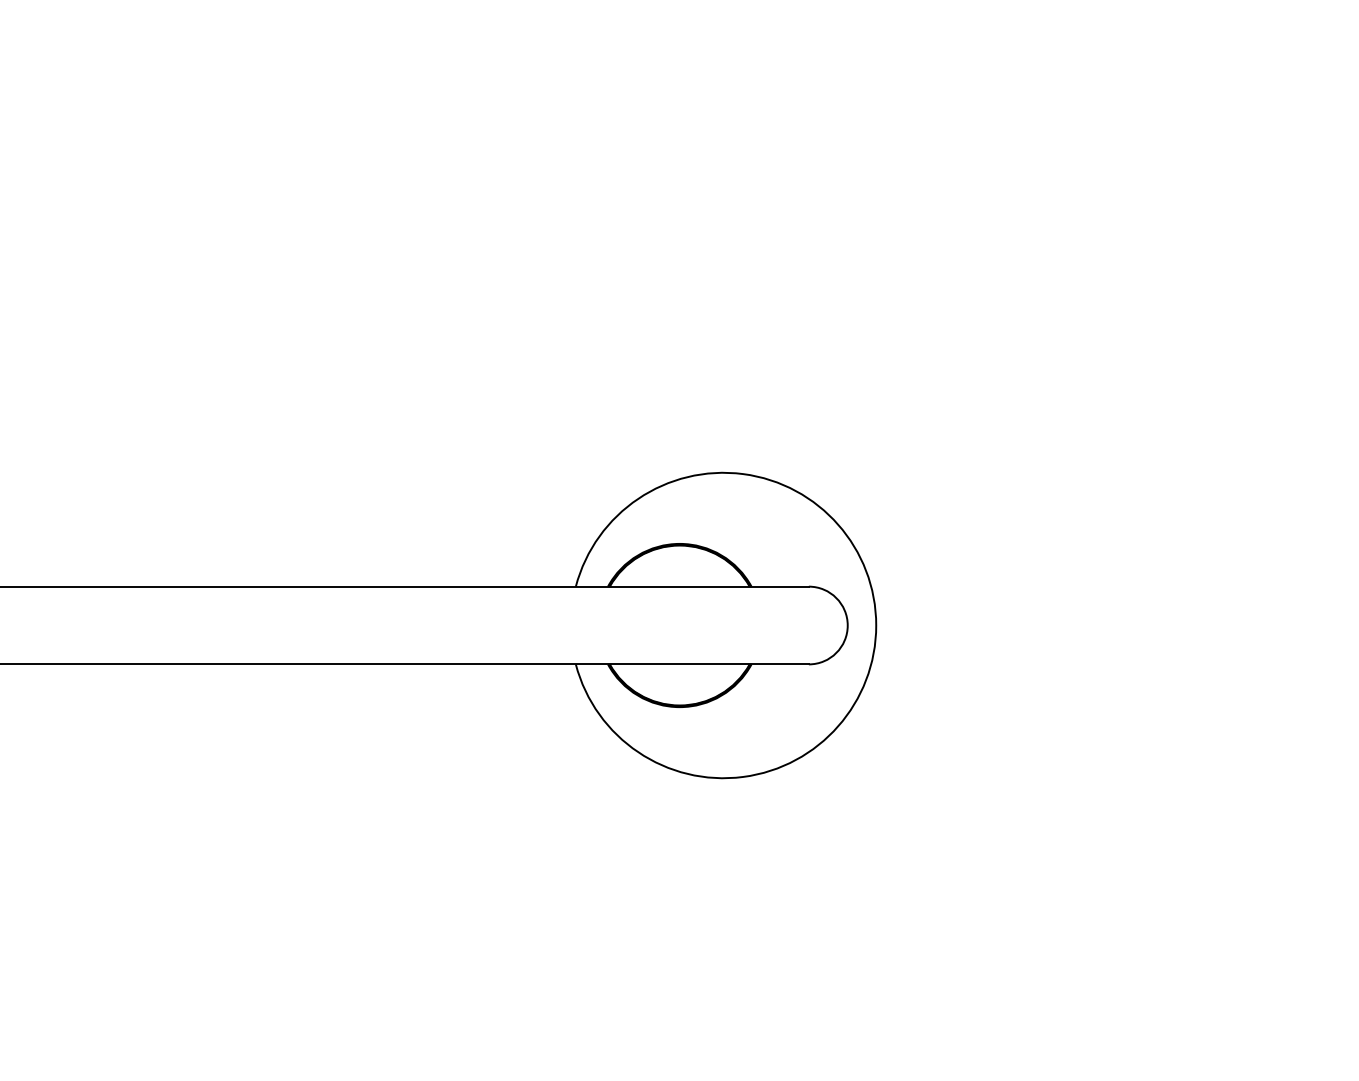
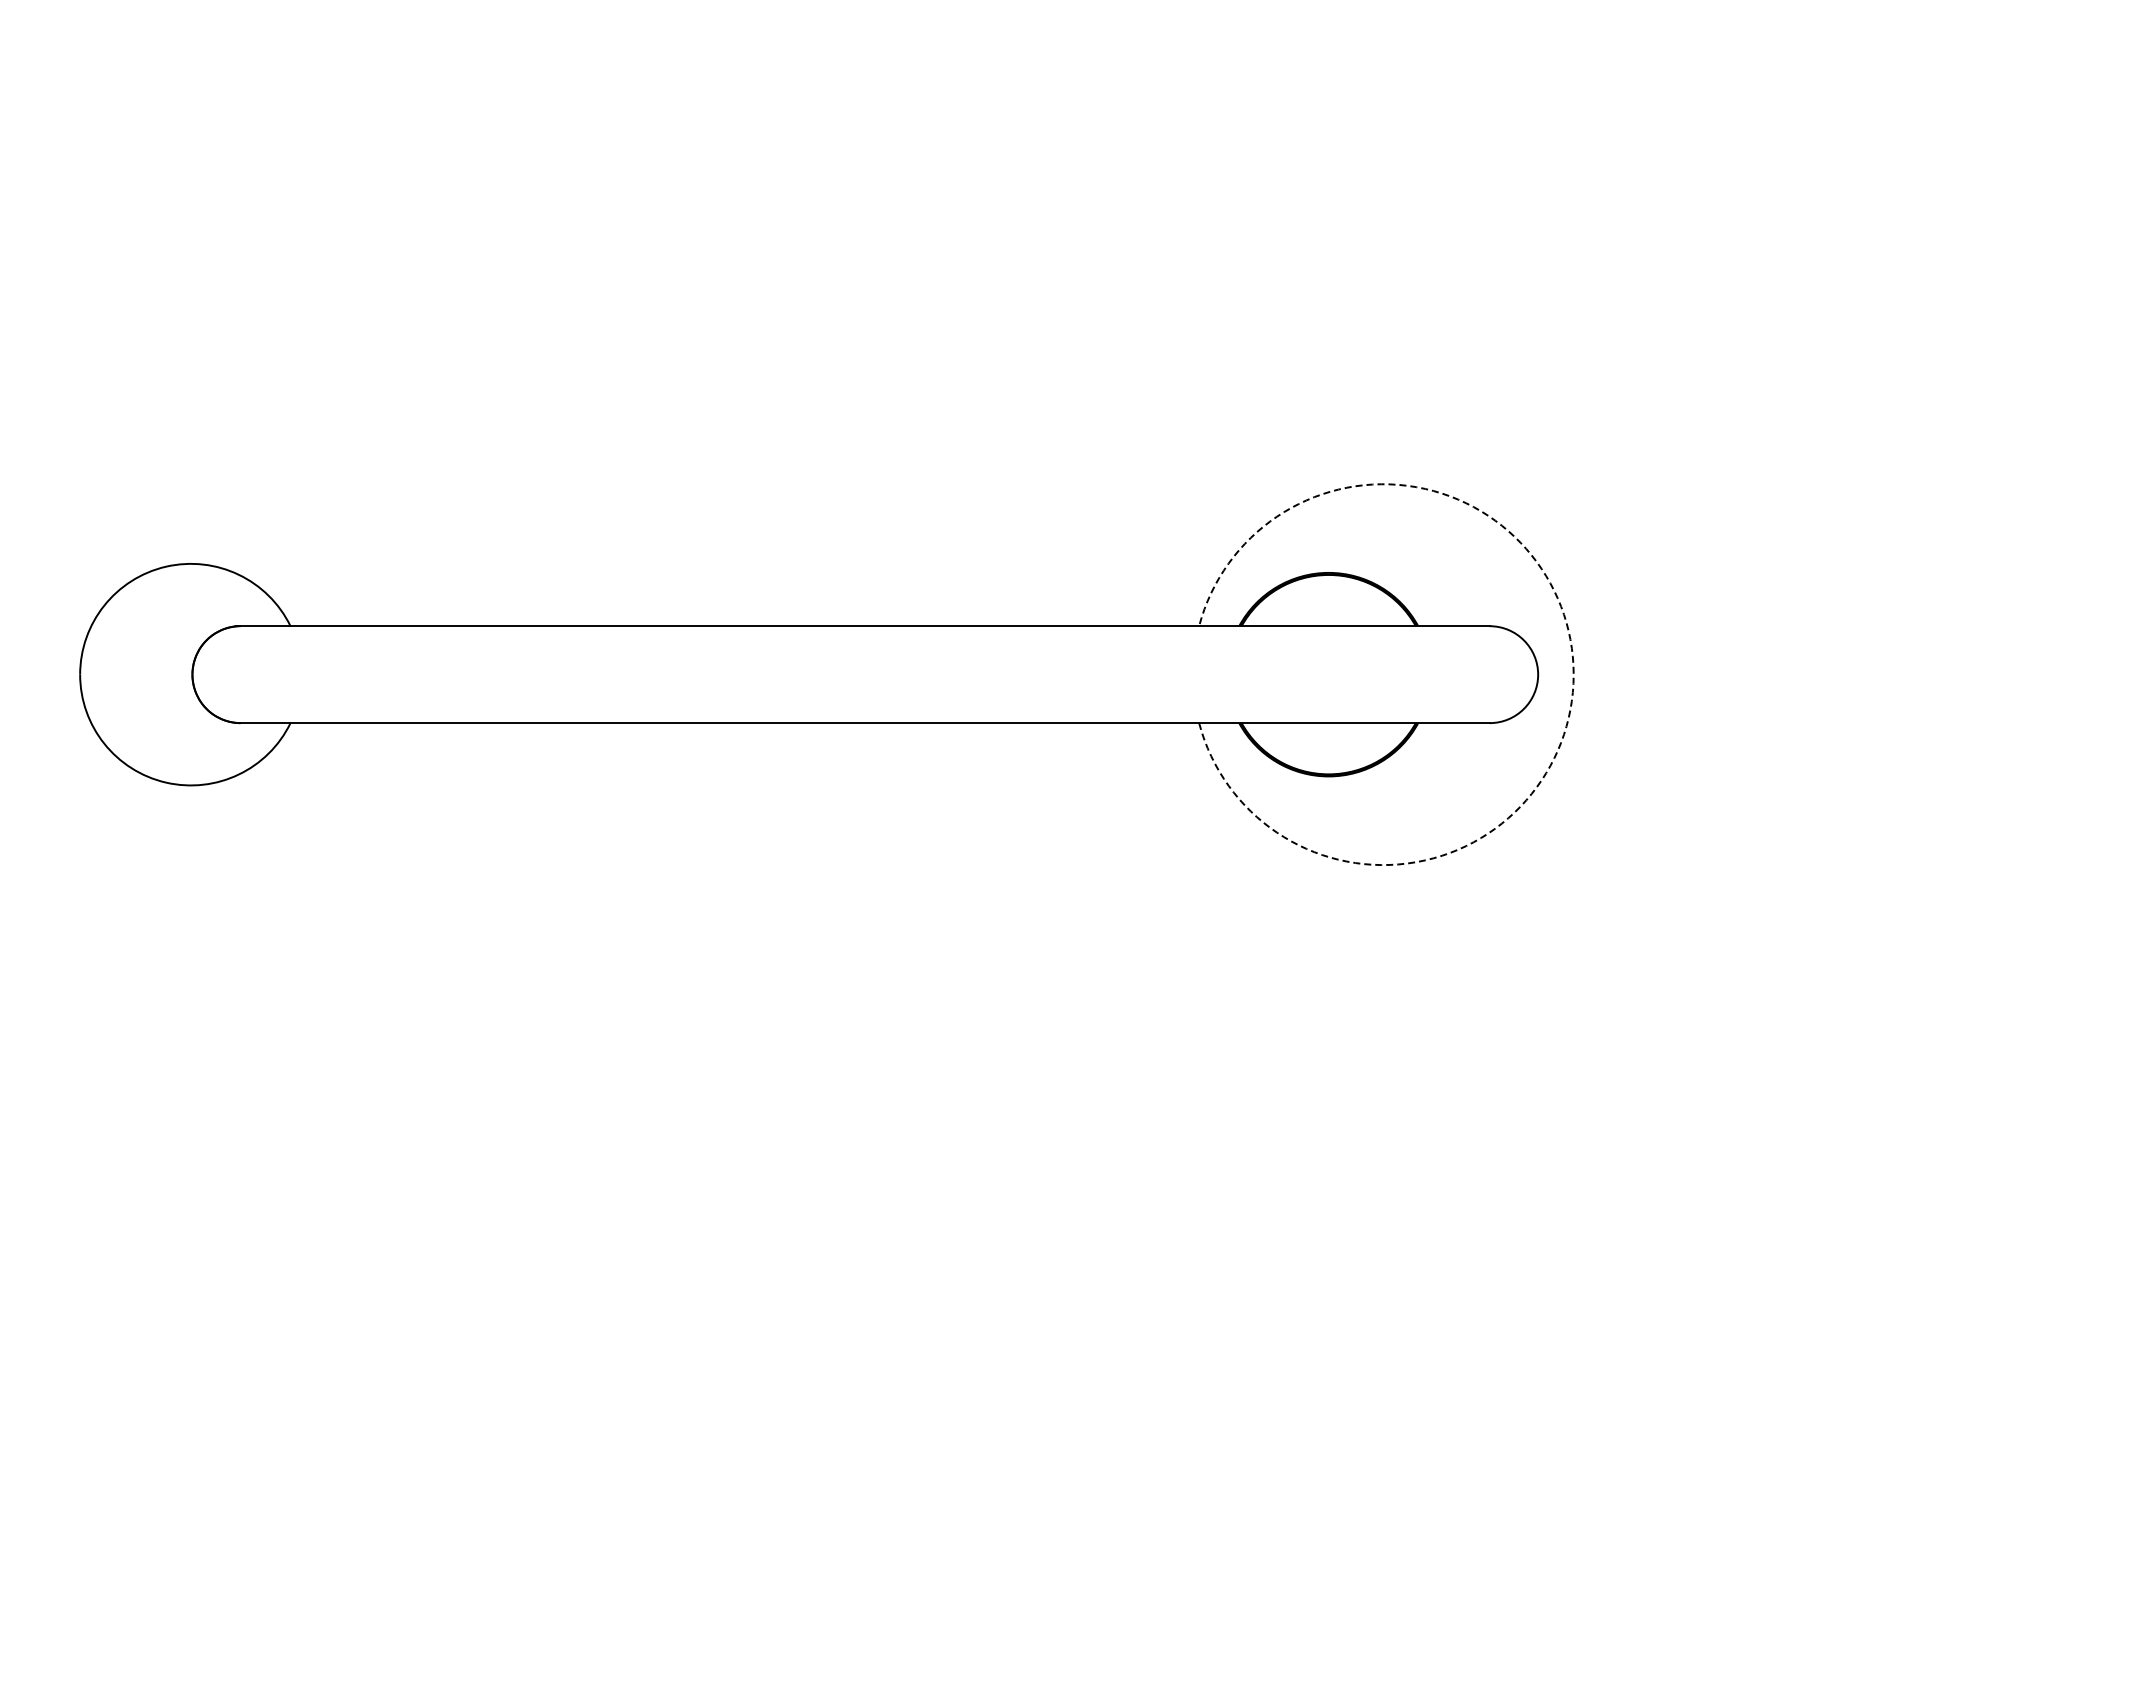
arc: (876, 625) -> (1573, 674), solid -> dashed

